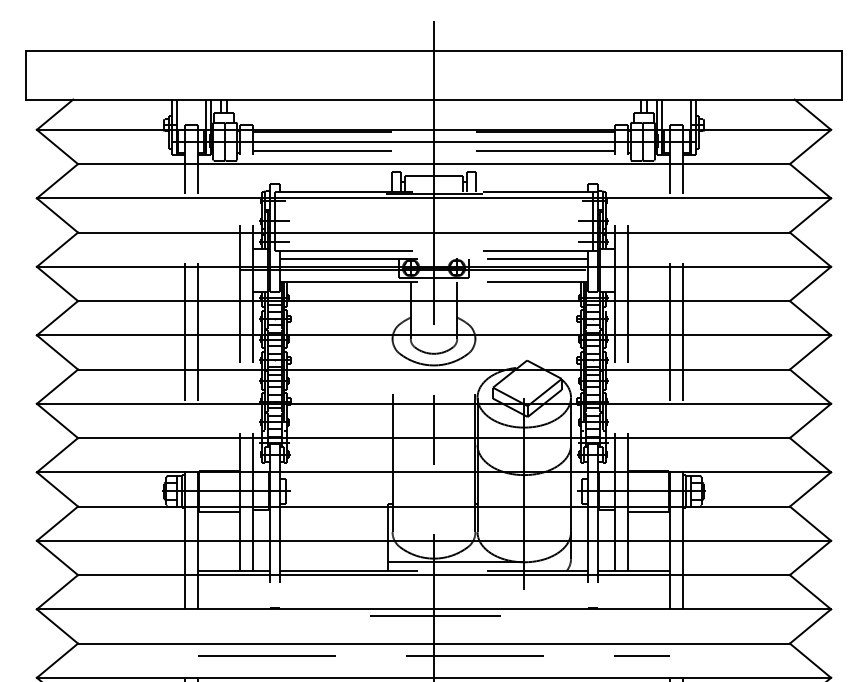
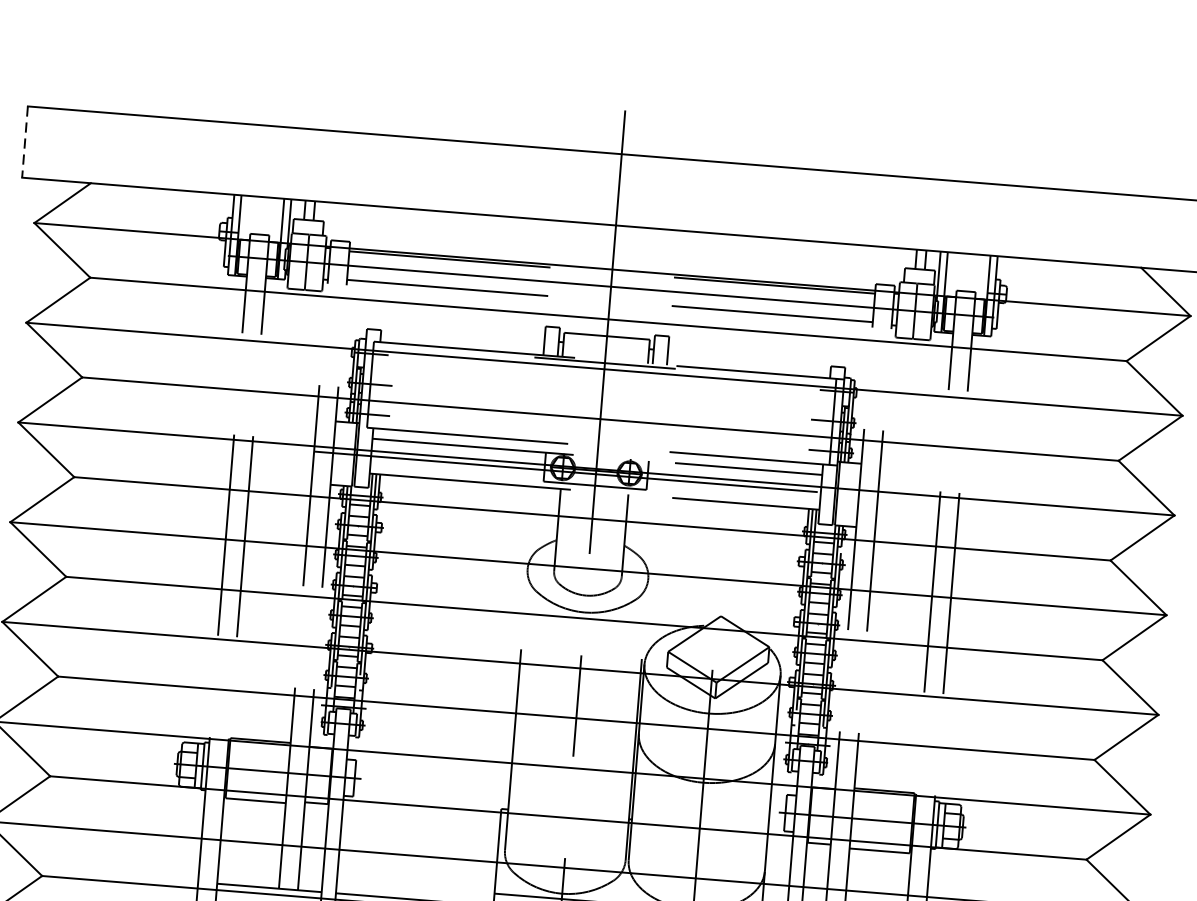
line: (26, 75) -> (25, 142), solid -> dashed

